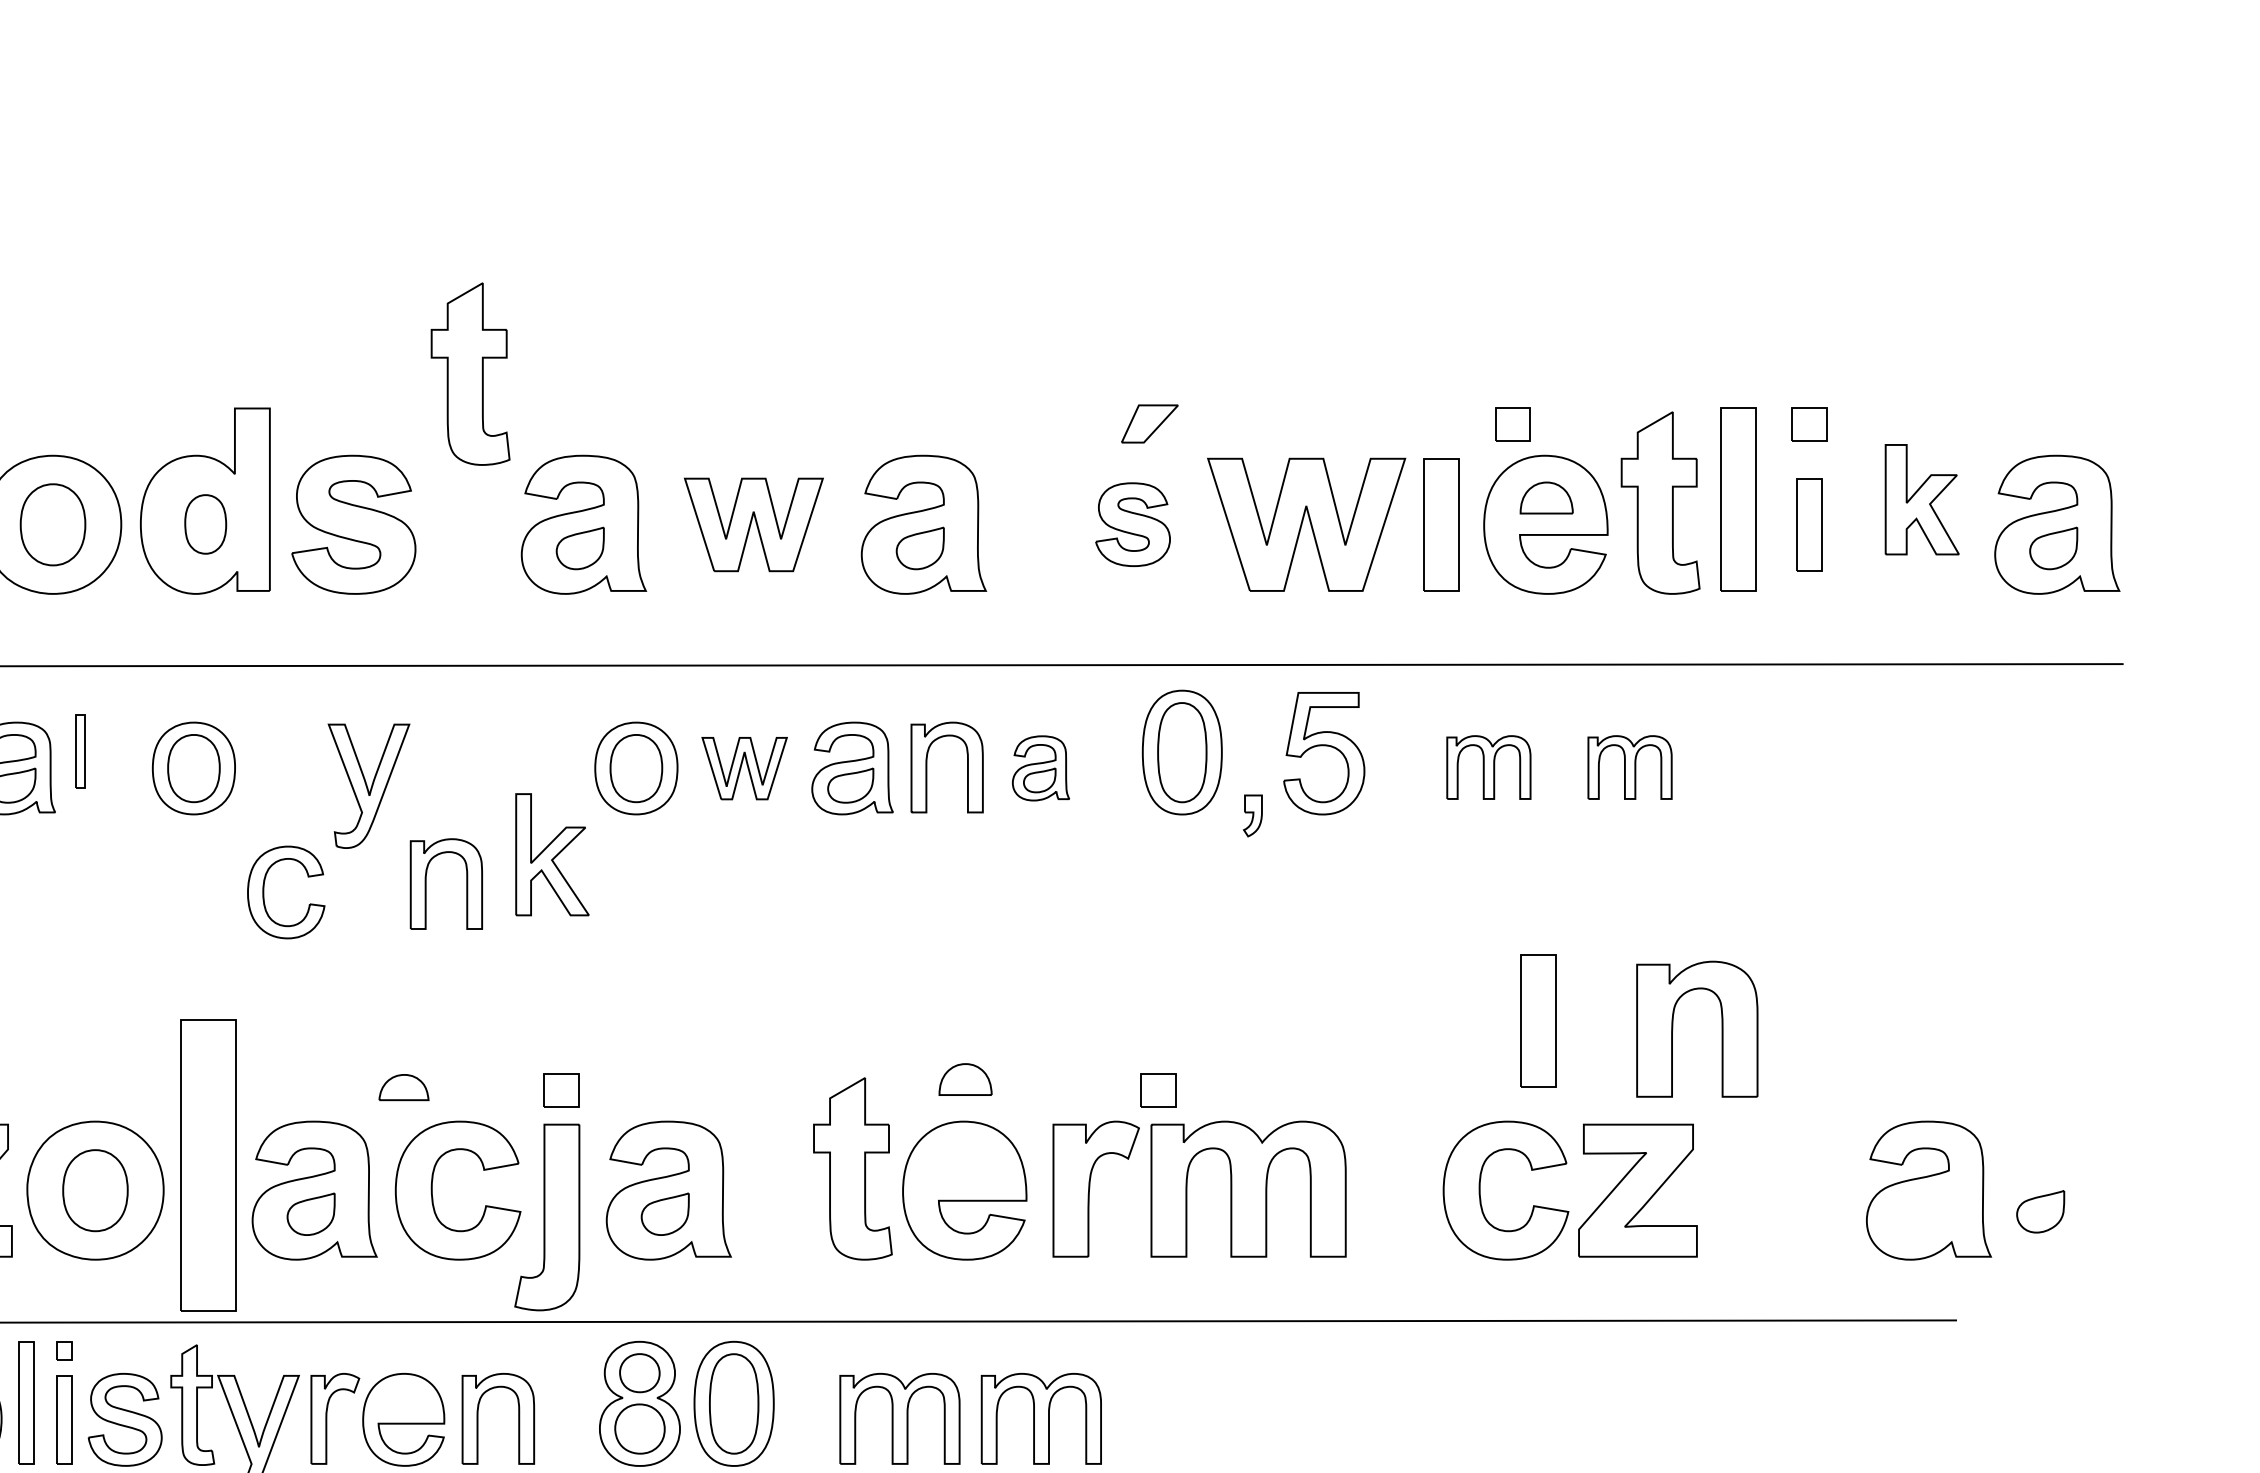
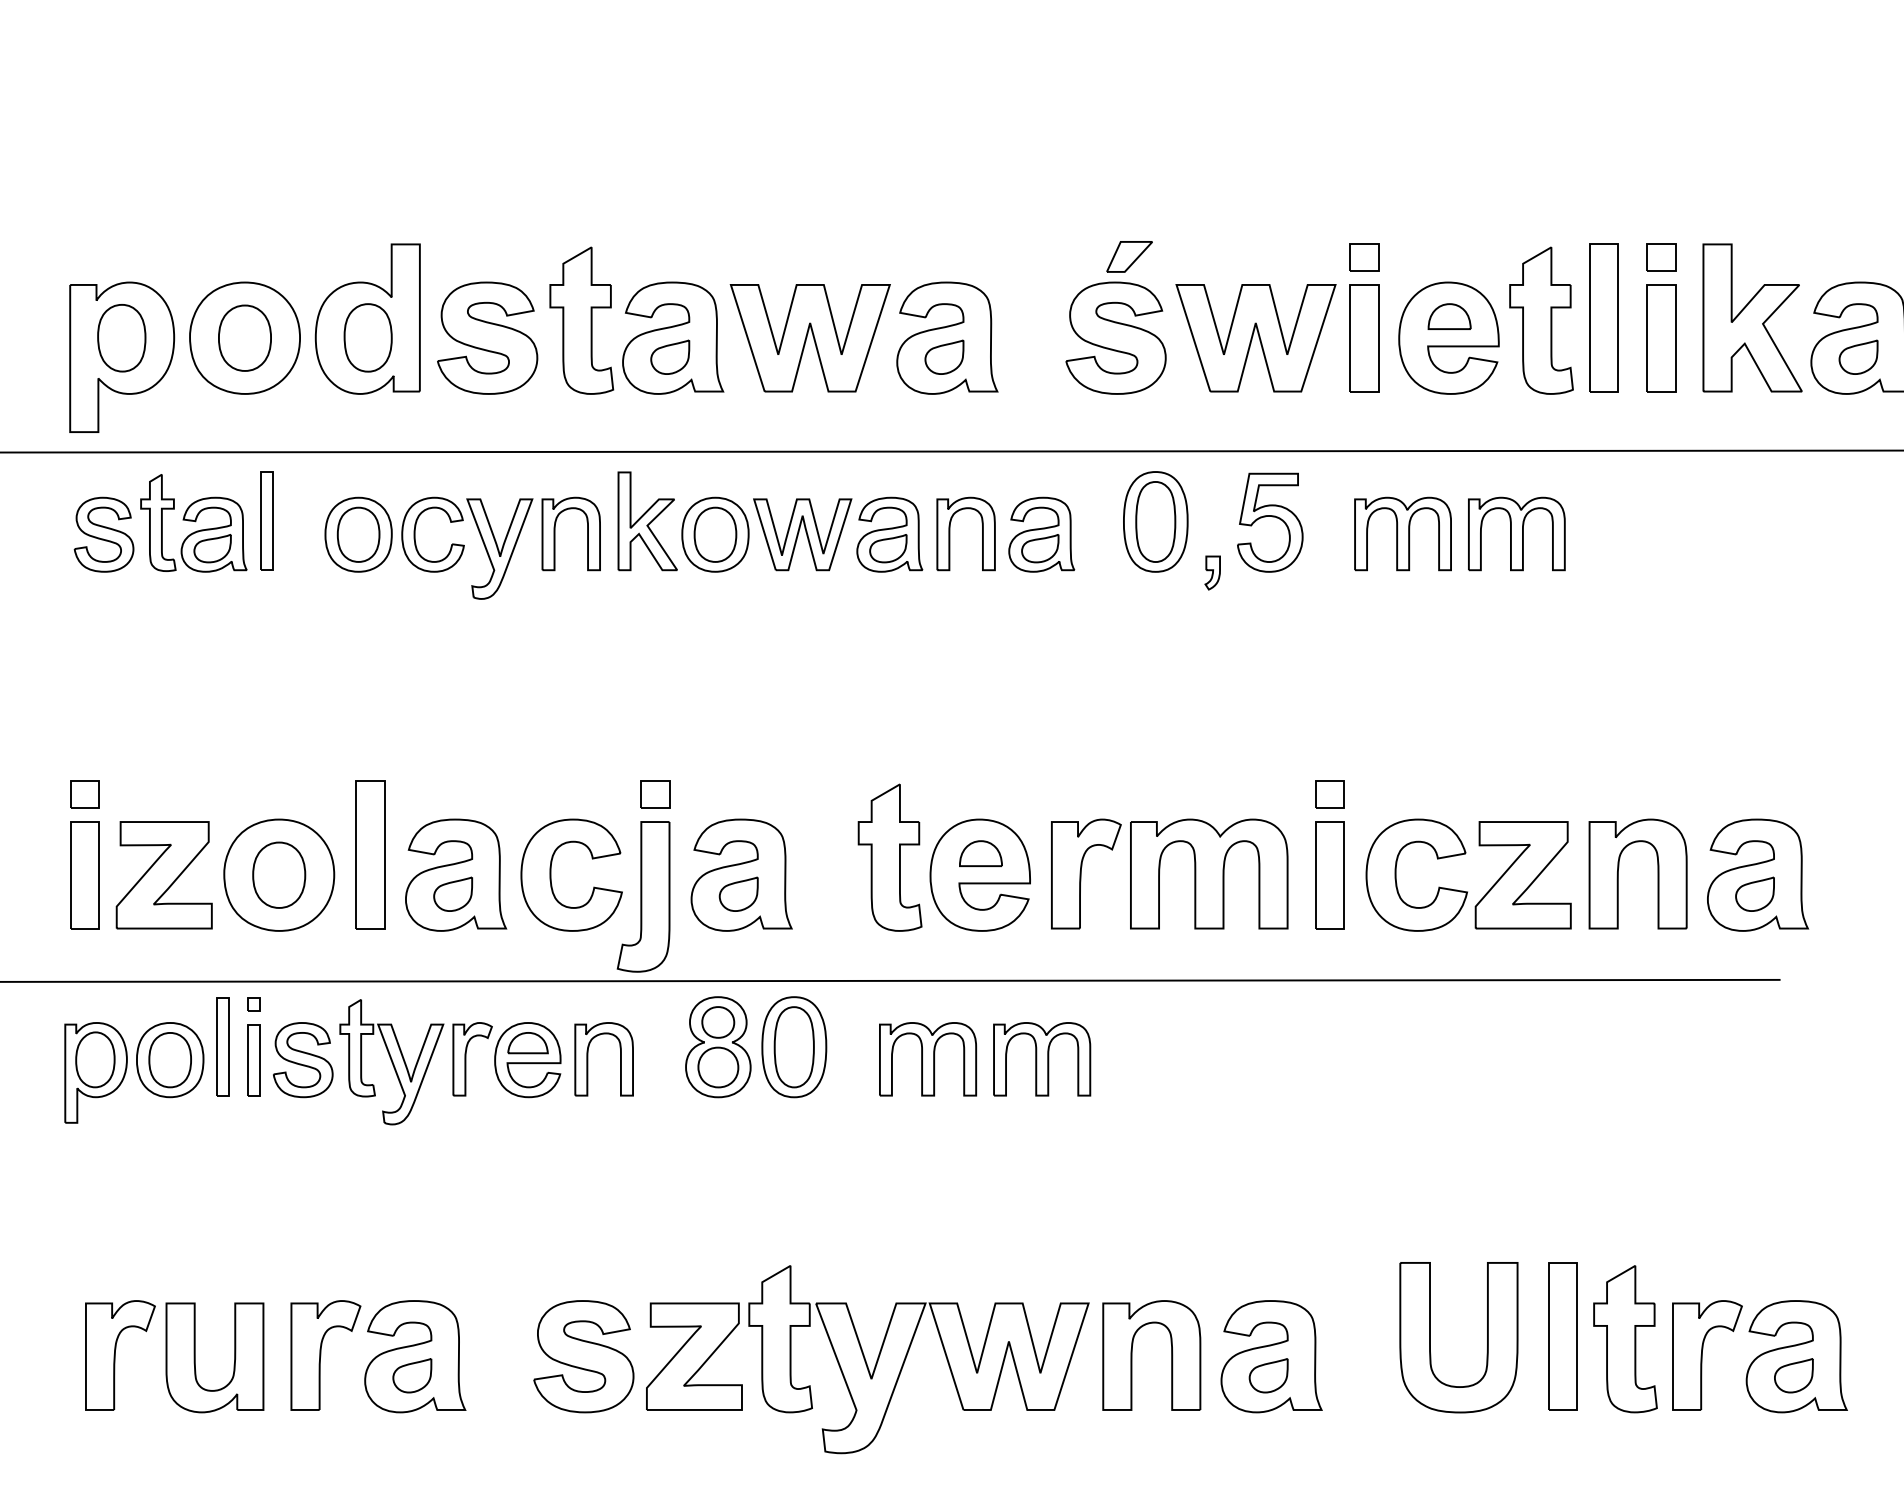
part: (470, 373) -> (581, 320), moved
part: (1513, 424) -> (1364, 257), moved
part: (1922, 499) -> (1752, 317), size x1.67
part: (204, 523) -> (367, 337), size x1.43
part: (1132, 523) -> (1115, 337), size x1.67
part: (752, 525) -> (809, 338), size x1.43
part: (1809, 525) -> (1661, 338), size x1.43
part: (79, 750) -> (266, 520), size x1.67
part: (1488, 766) -> (1402, 533), size x1.43
part: (1629, 766) -> (1516, 533), size x1.43
part: (744, 768) -> (802, 534), size x1.43
part: (1040, 768) -> (1041, 534), size x1.43
part: (552, 854) -> (647, 521), moved
part: (426, 883) -> (555, 533), moved
part: (264, 892) -> (415, 534), moved
part: (1537, 1021) -> (1329, 875), moved
part: (1674, 1021) -> (1619, 867), moved
part: (964, 1079) -> (980, 853), moved
part: (403, 1088) -> (527, 1043), moved
part: (1158, 1090) -> (1329, 794), moved
part: (208, 1164) -> (370, 854), size x0.62
part: (2039, 1210) -> (1754, 893), moved

